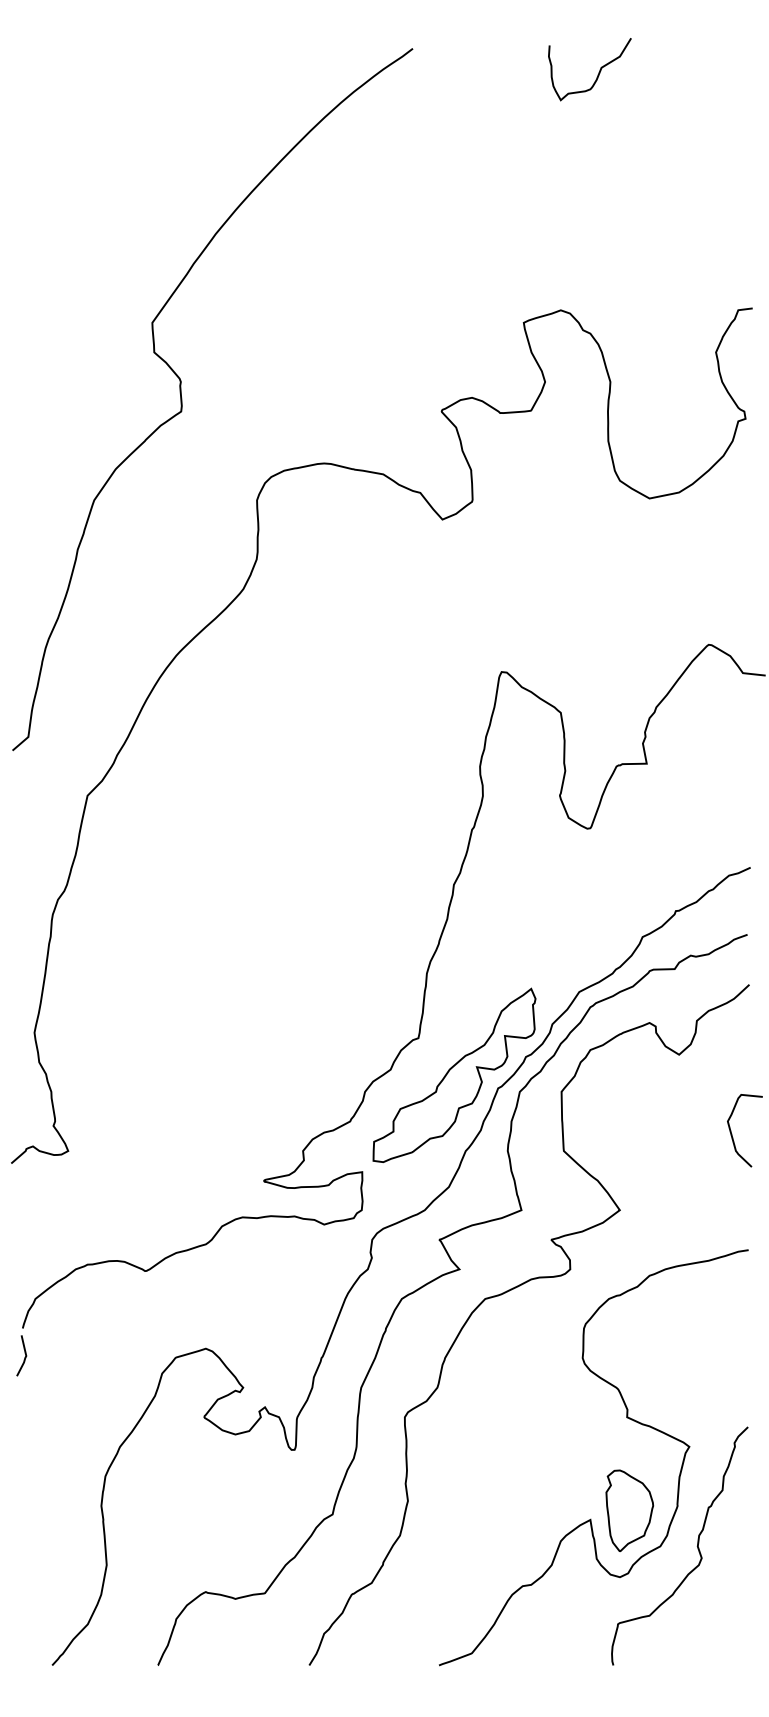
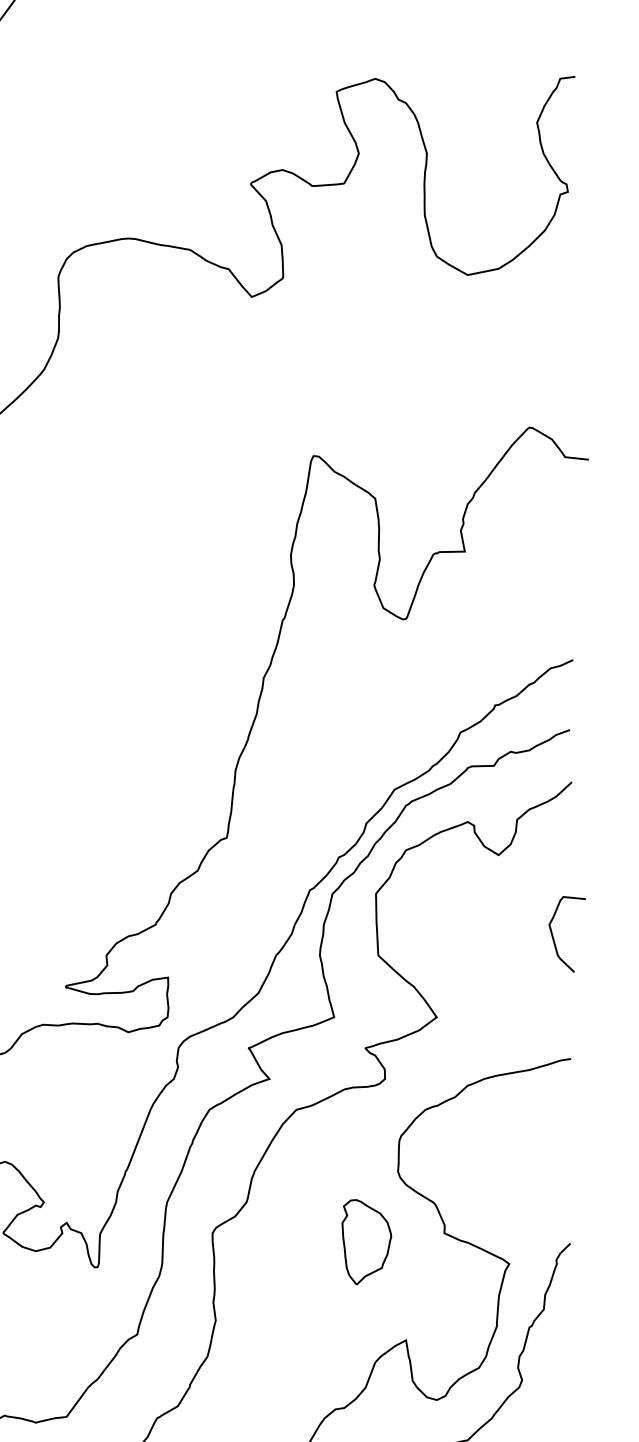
part: (454, 1074) -> (264, 875), removed
part: (629, 1510) -> (366, 1241), moved

